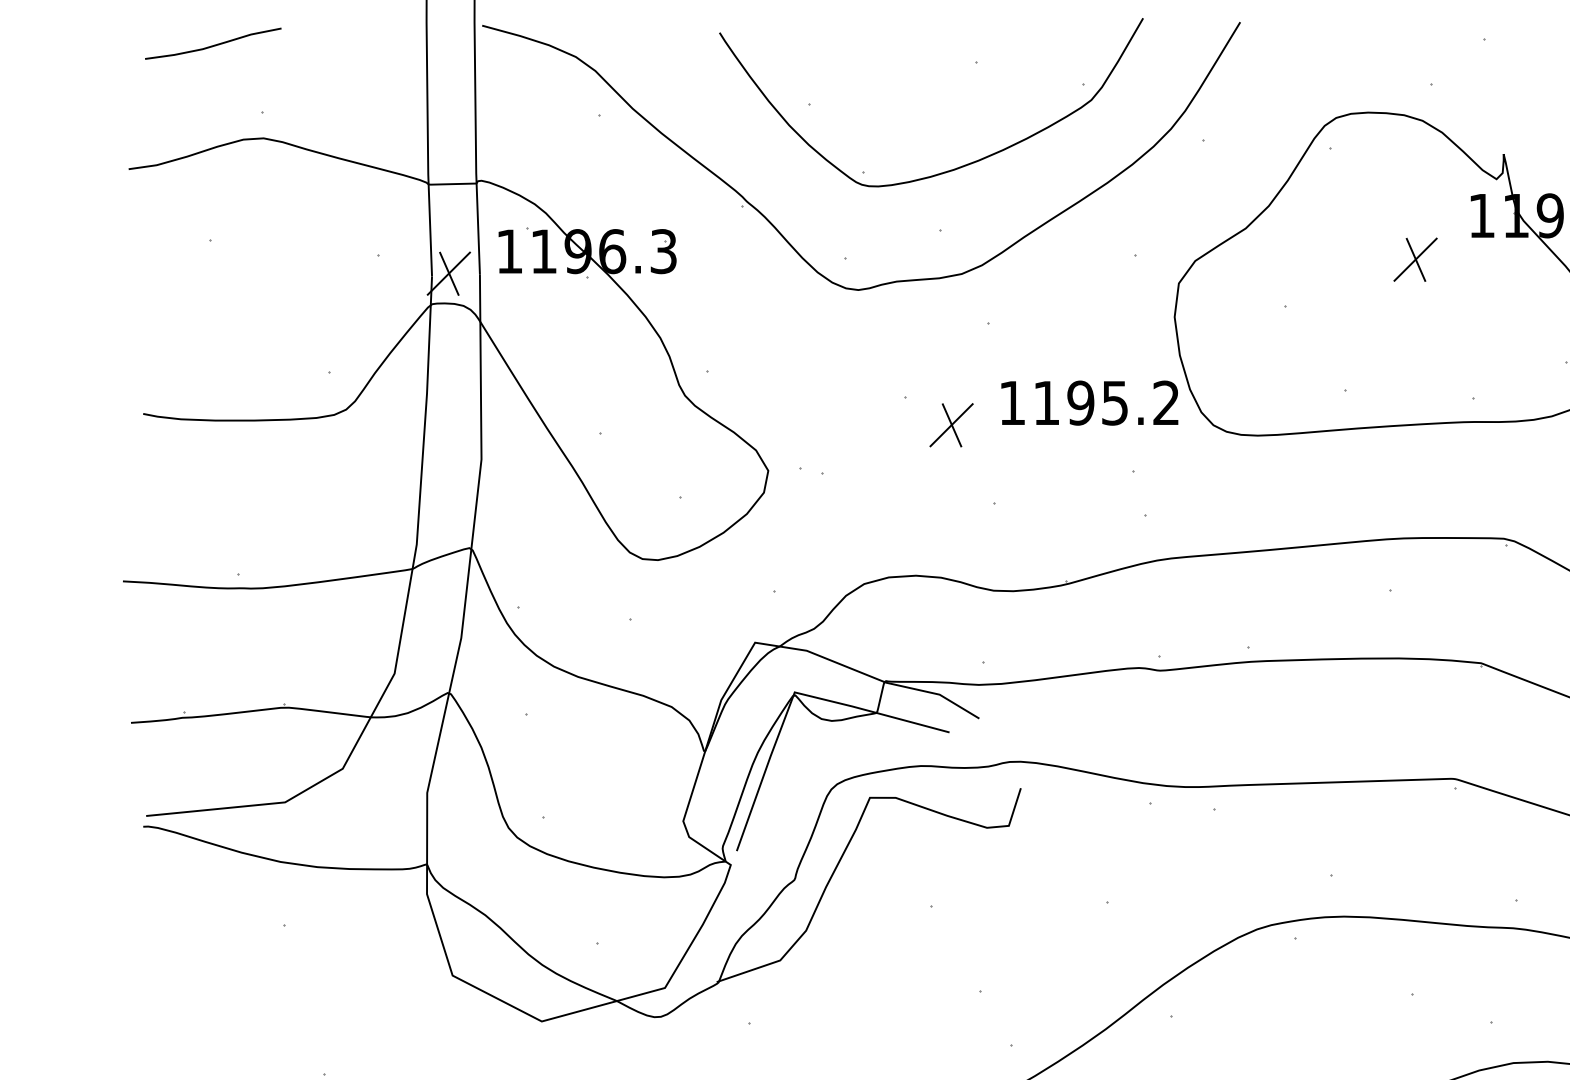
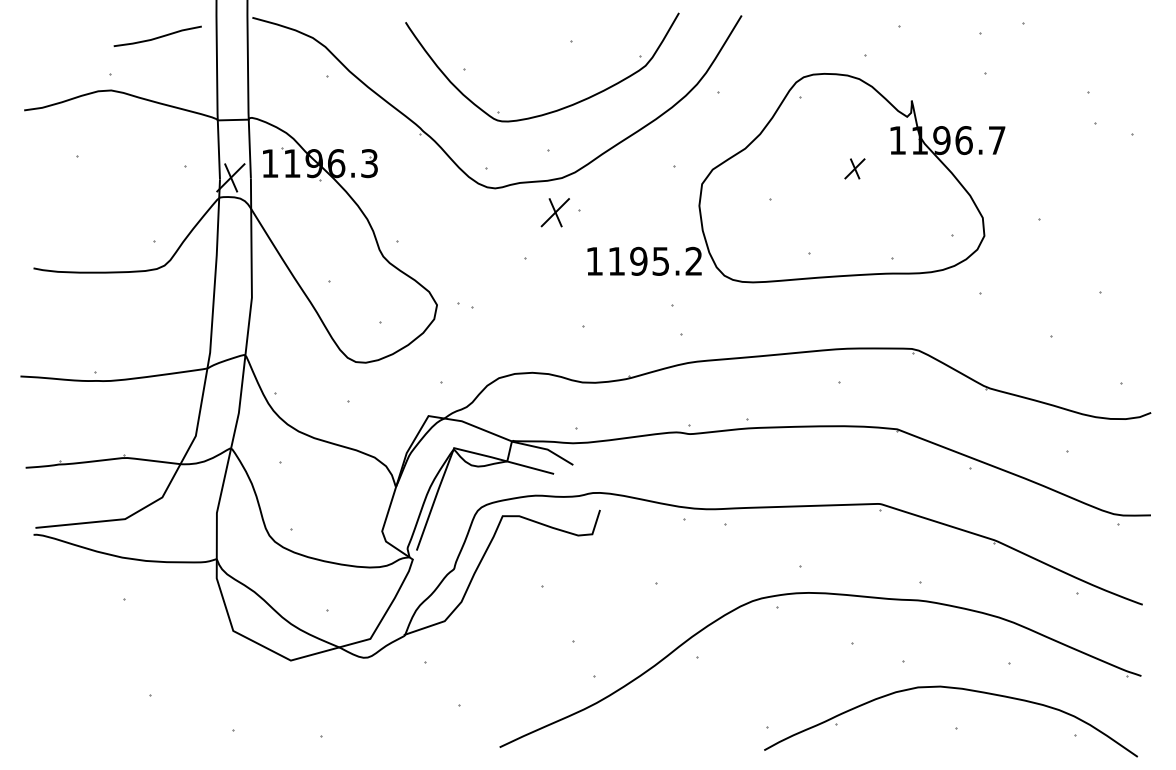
curve: (214, 43) -> (158, 36), moved
part: (1414, 259) -> (854, 168), size x0.7
part: (950, 424) -> (554, 212), moved

